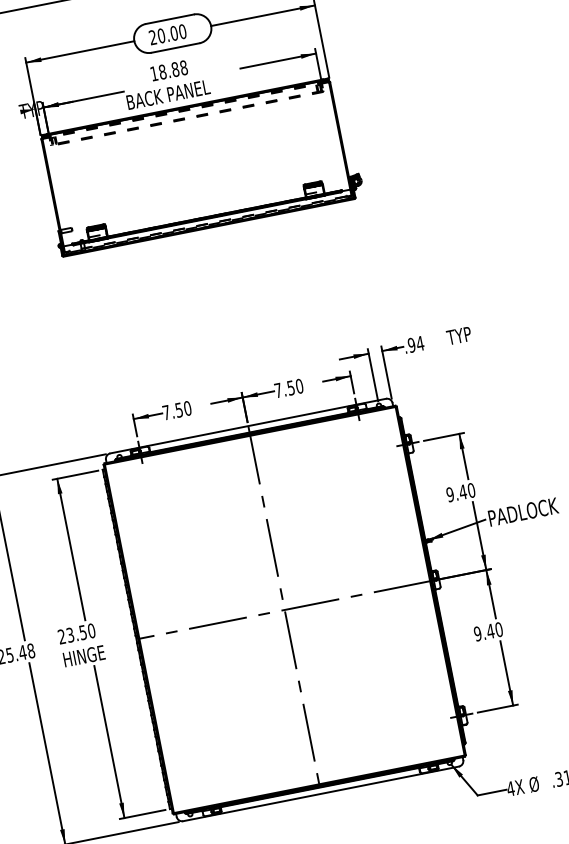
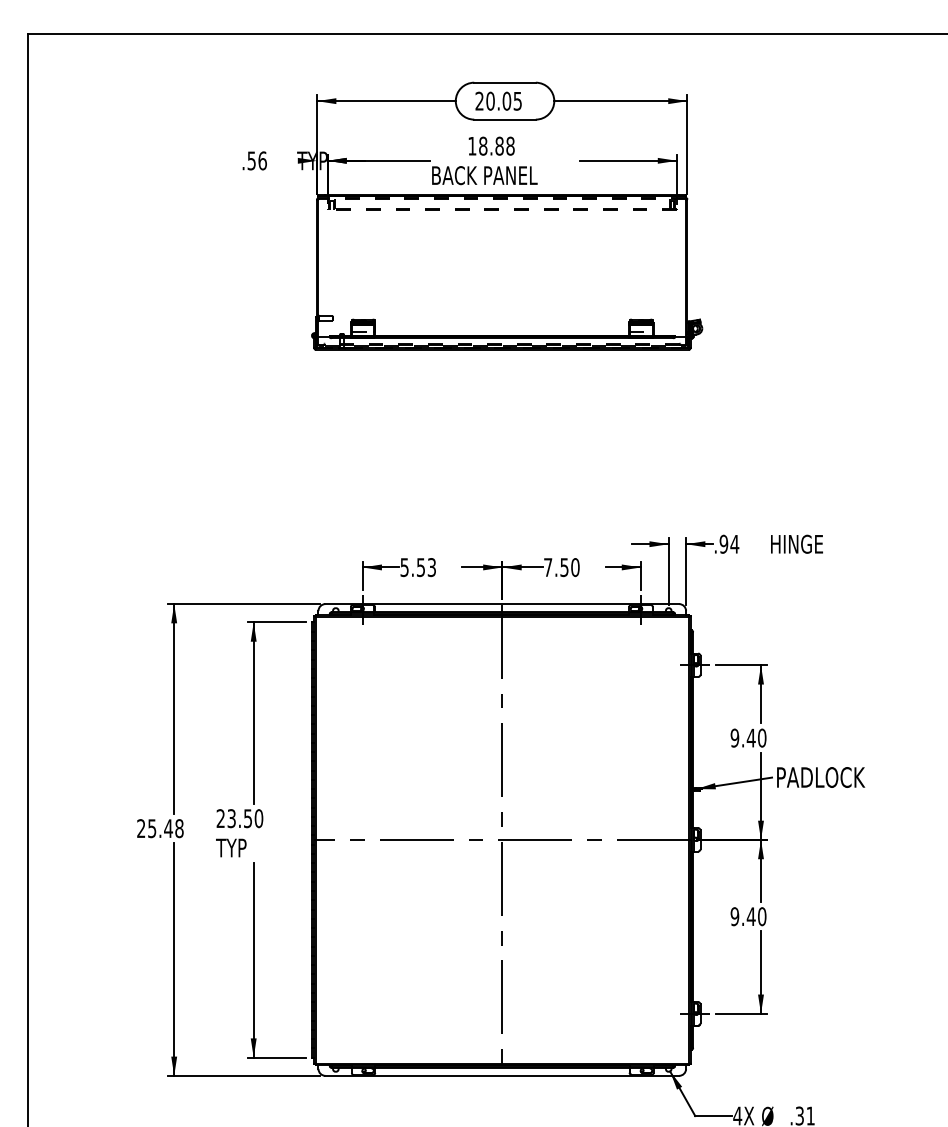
text: (182, 31) -> (517, 100), 20.00 -> 20.05
text: (468, 333) -> (796, 543), TYP -> HINGE
text: (177, 410) -> (418, 567), 7.50 -> 5.53
text: (83, 655) -> (242, 847), HINGE -> TYP

